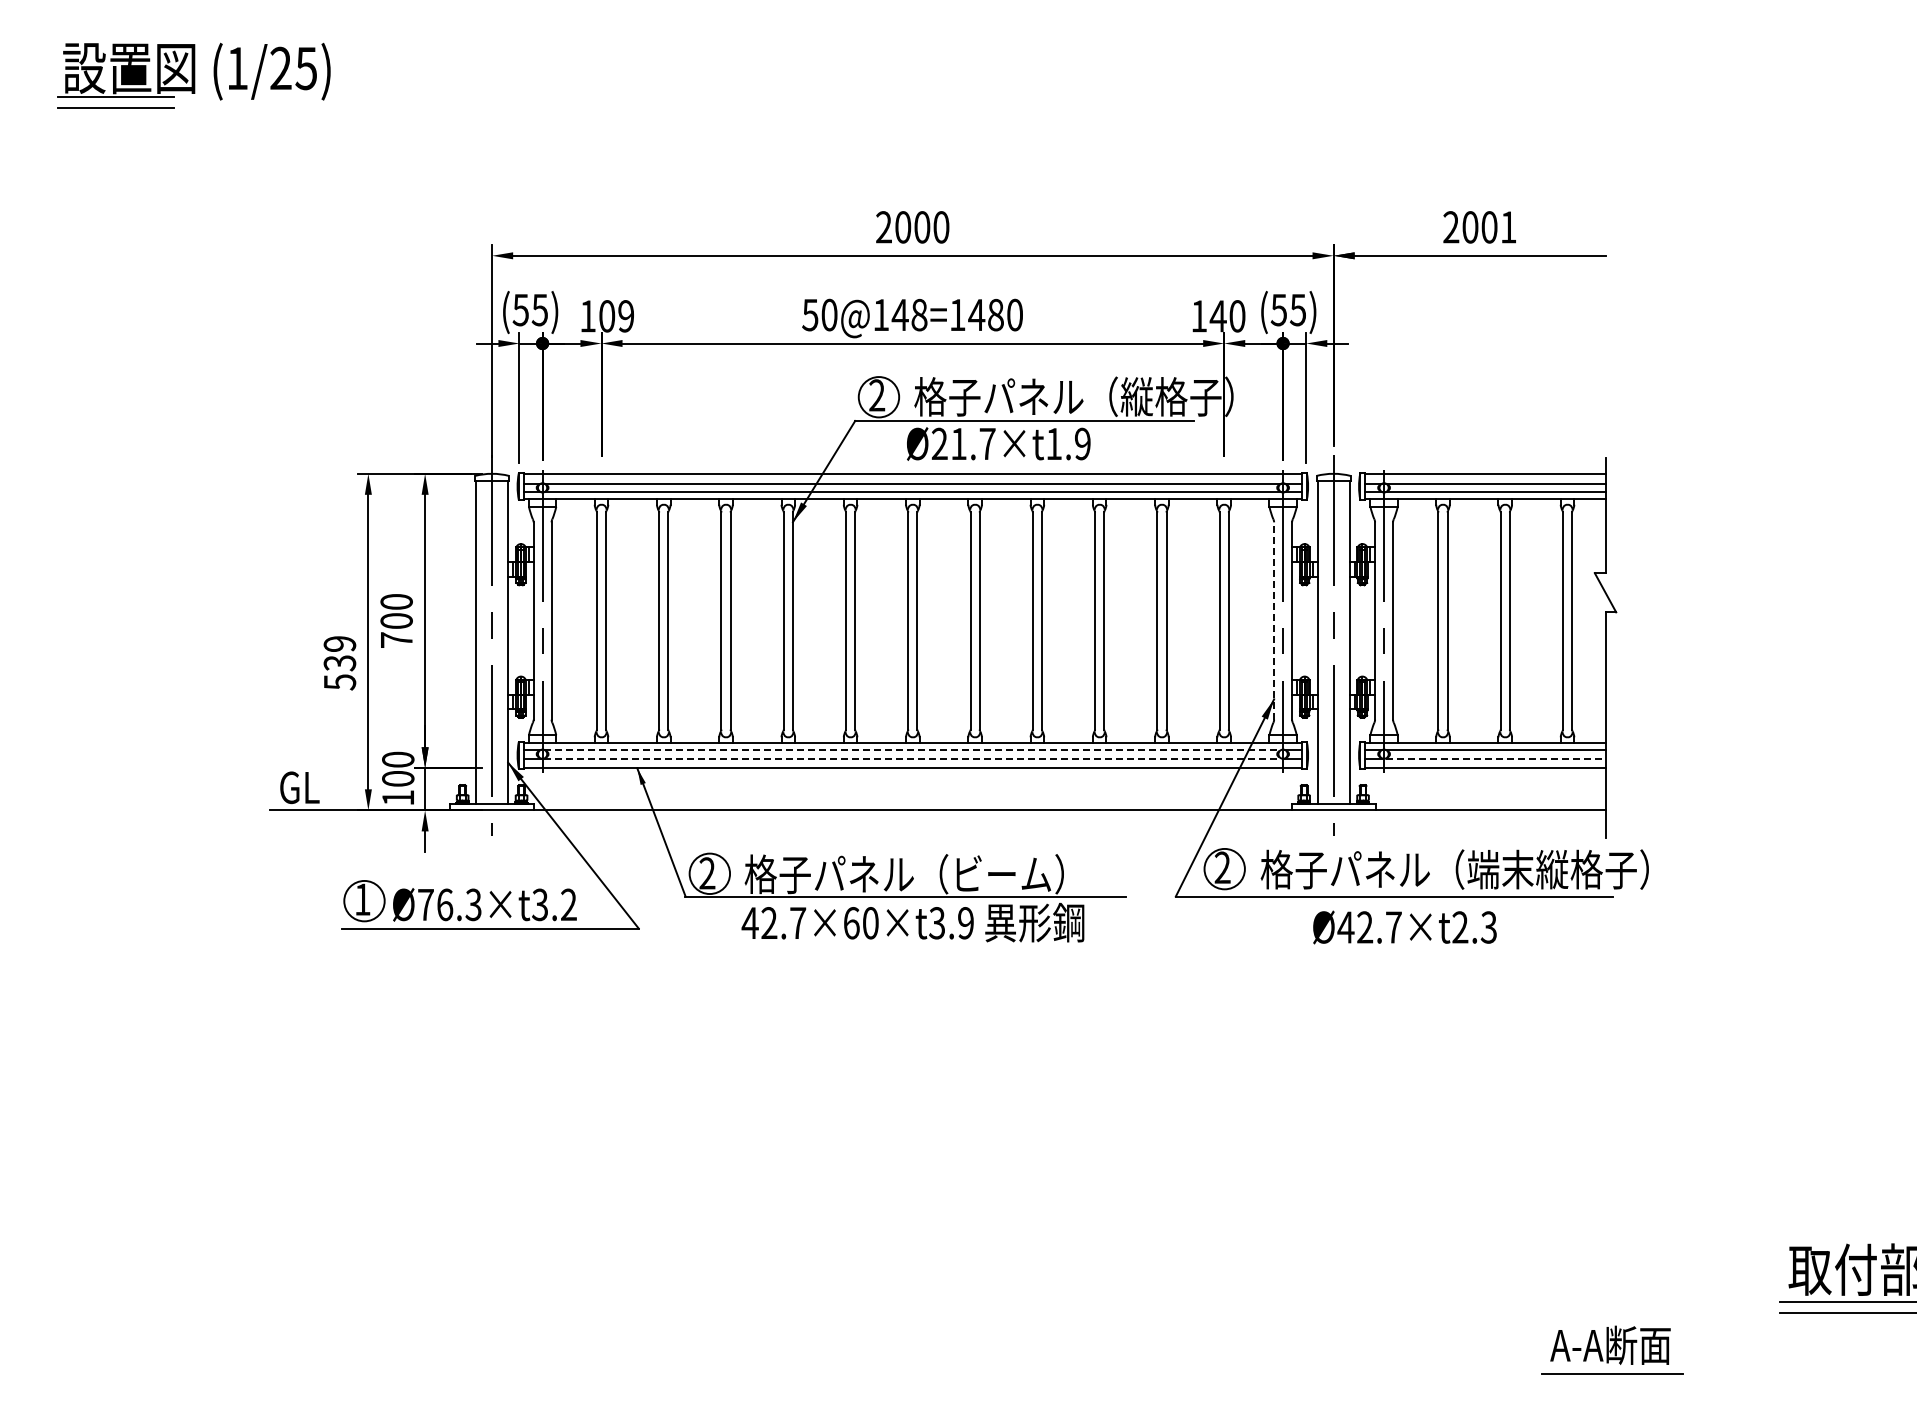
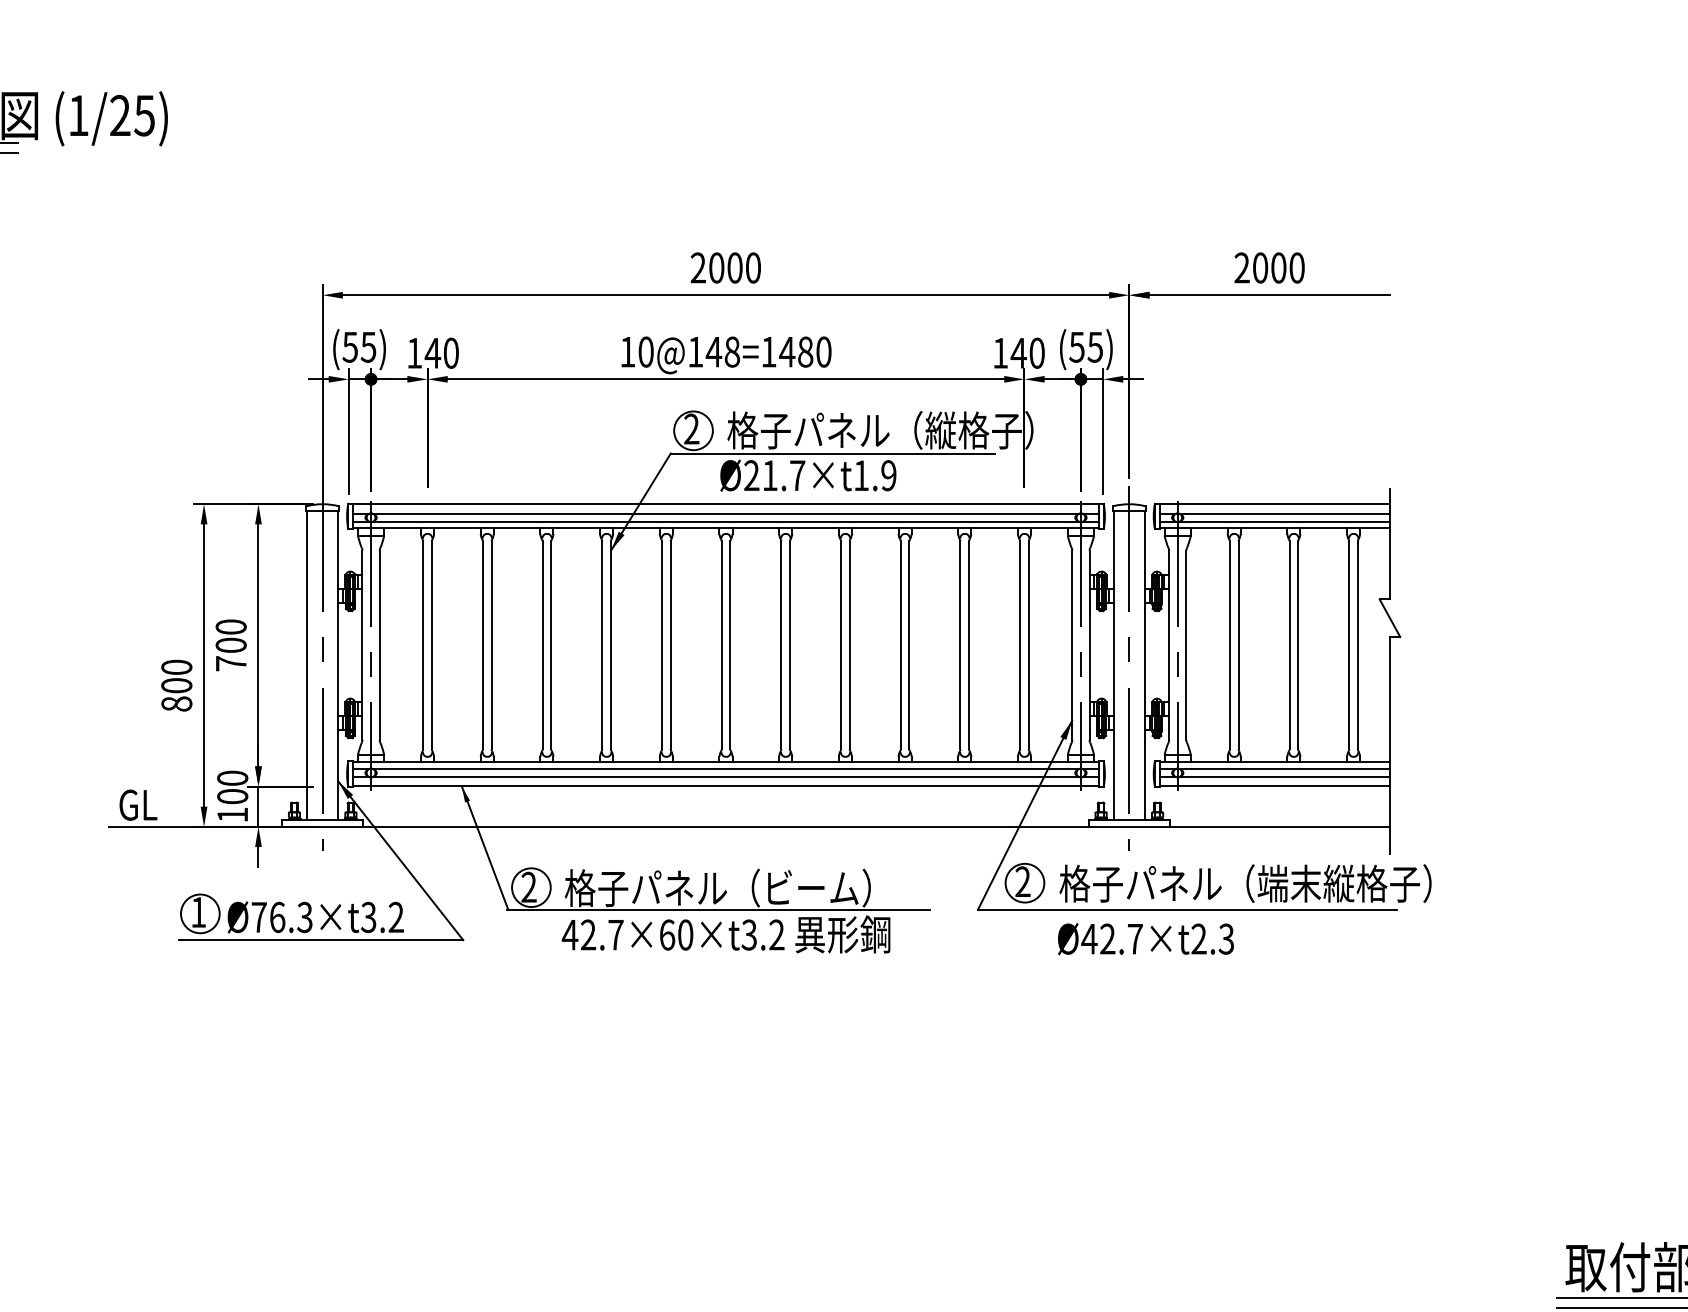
text: (1508, 227) -> (1296, 268), 2001 -> 2000
text: (810, 315) -> (627, 352), 50@148=1480 -> 10@148=1480
text: (616, 316) -> (441, 353), 109 -> 140
line: (1274, 621) -> (1072, 645), dashed -> solid
text: (339, 663) -> (176, 686), 539 -> 800
line: (912, 749) -> (725, 768), dashed -> solid
line: (912, 758) -> (725, 777), dashed -> solid
line: (1495, 758) -> (1284, 777), dashed -> solid
text: (965, 923) -> (776, 935), 42.7×60×t3.9 -> 42.7×60×t3.2
text: (1404, 927) -> (1145, 939), moved

